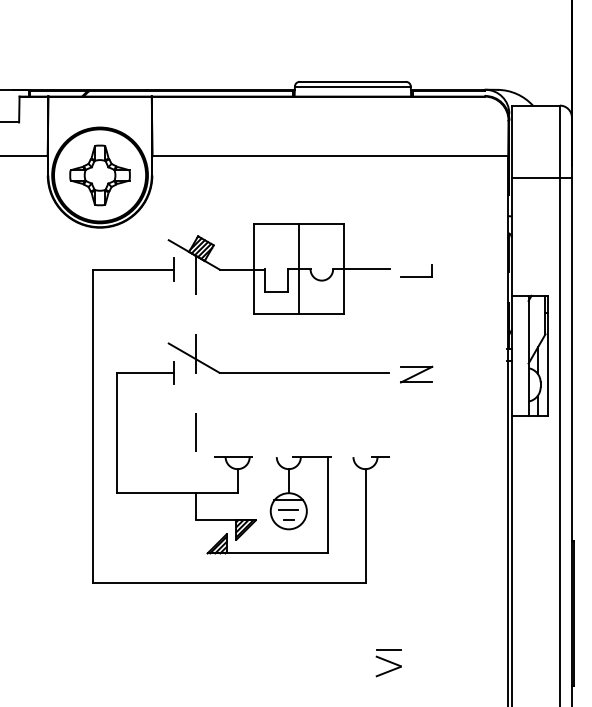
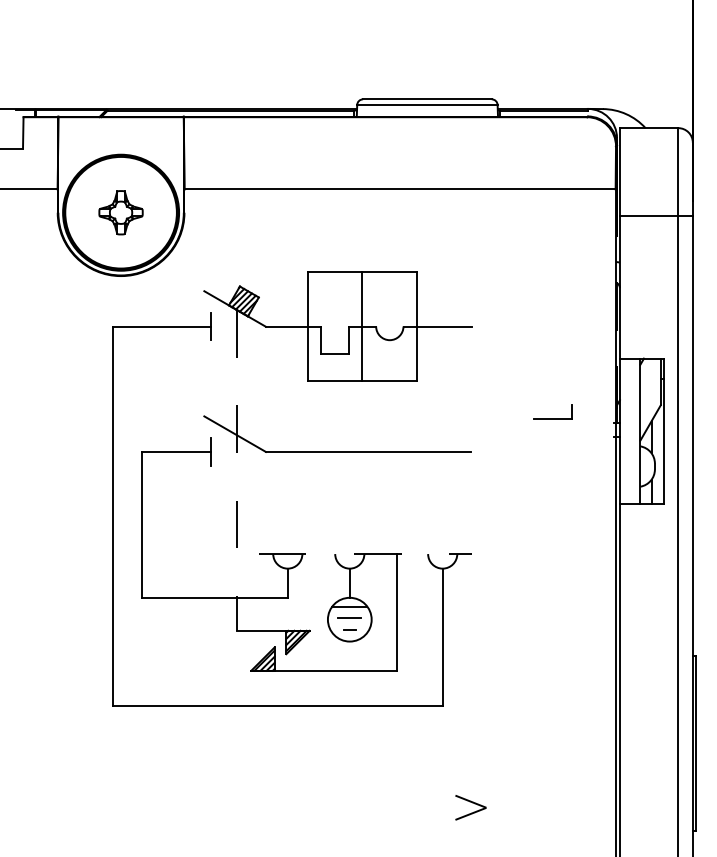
part: (99, 175) -> (120, 212), size x0.6
part: (416, 270) -> (552, 411), moved
part: (416, 374) -> (504, 453), removed
line: (388, 650) -> (470, 788), removed

